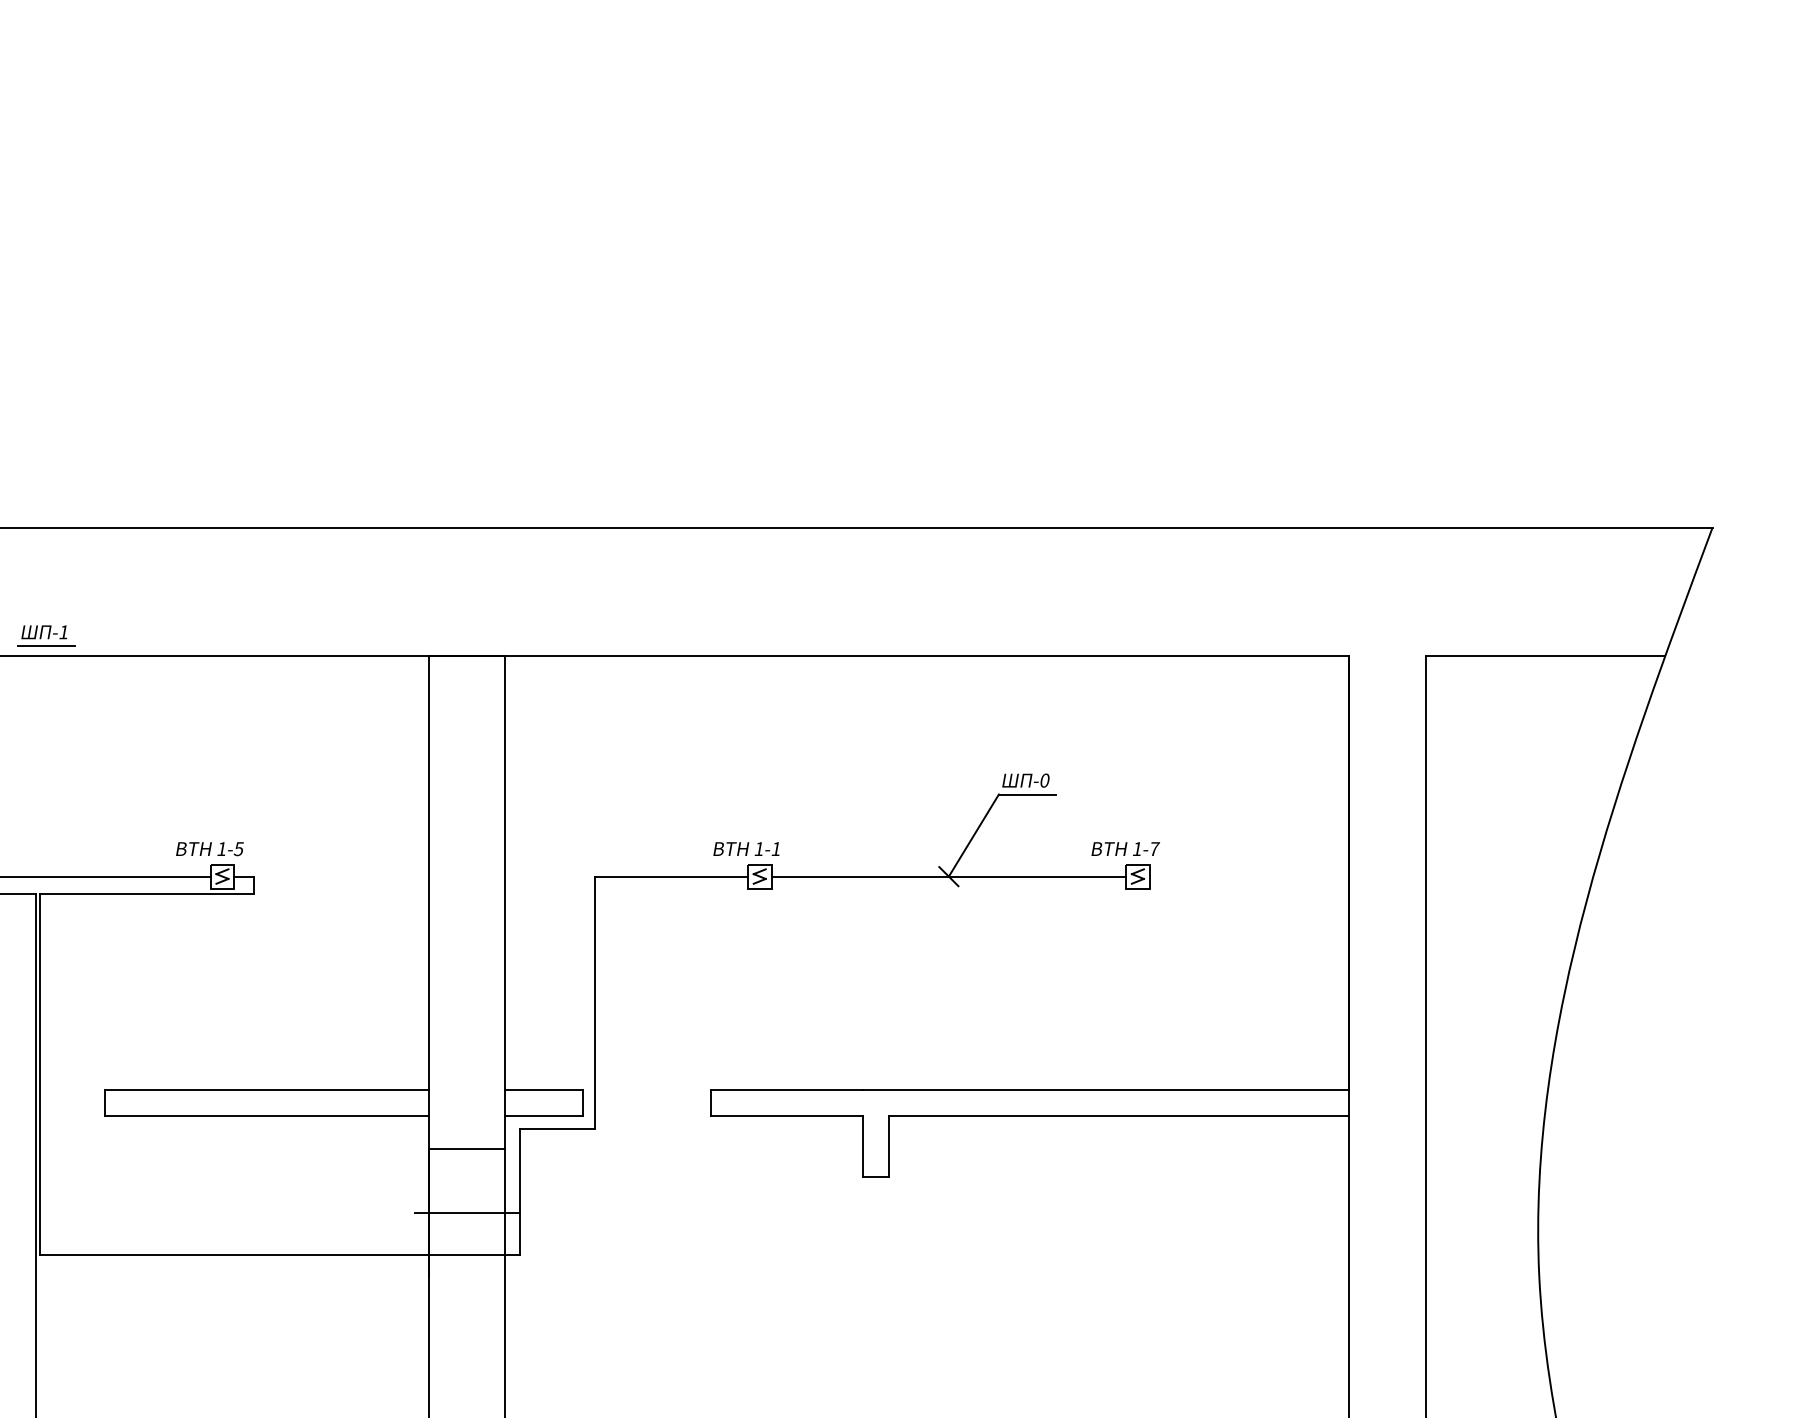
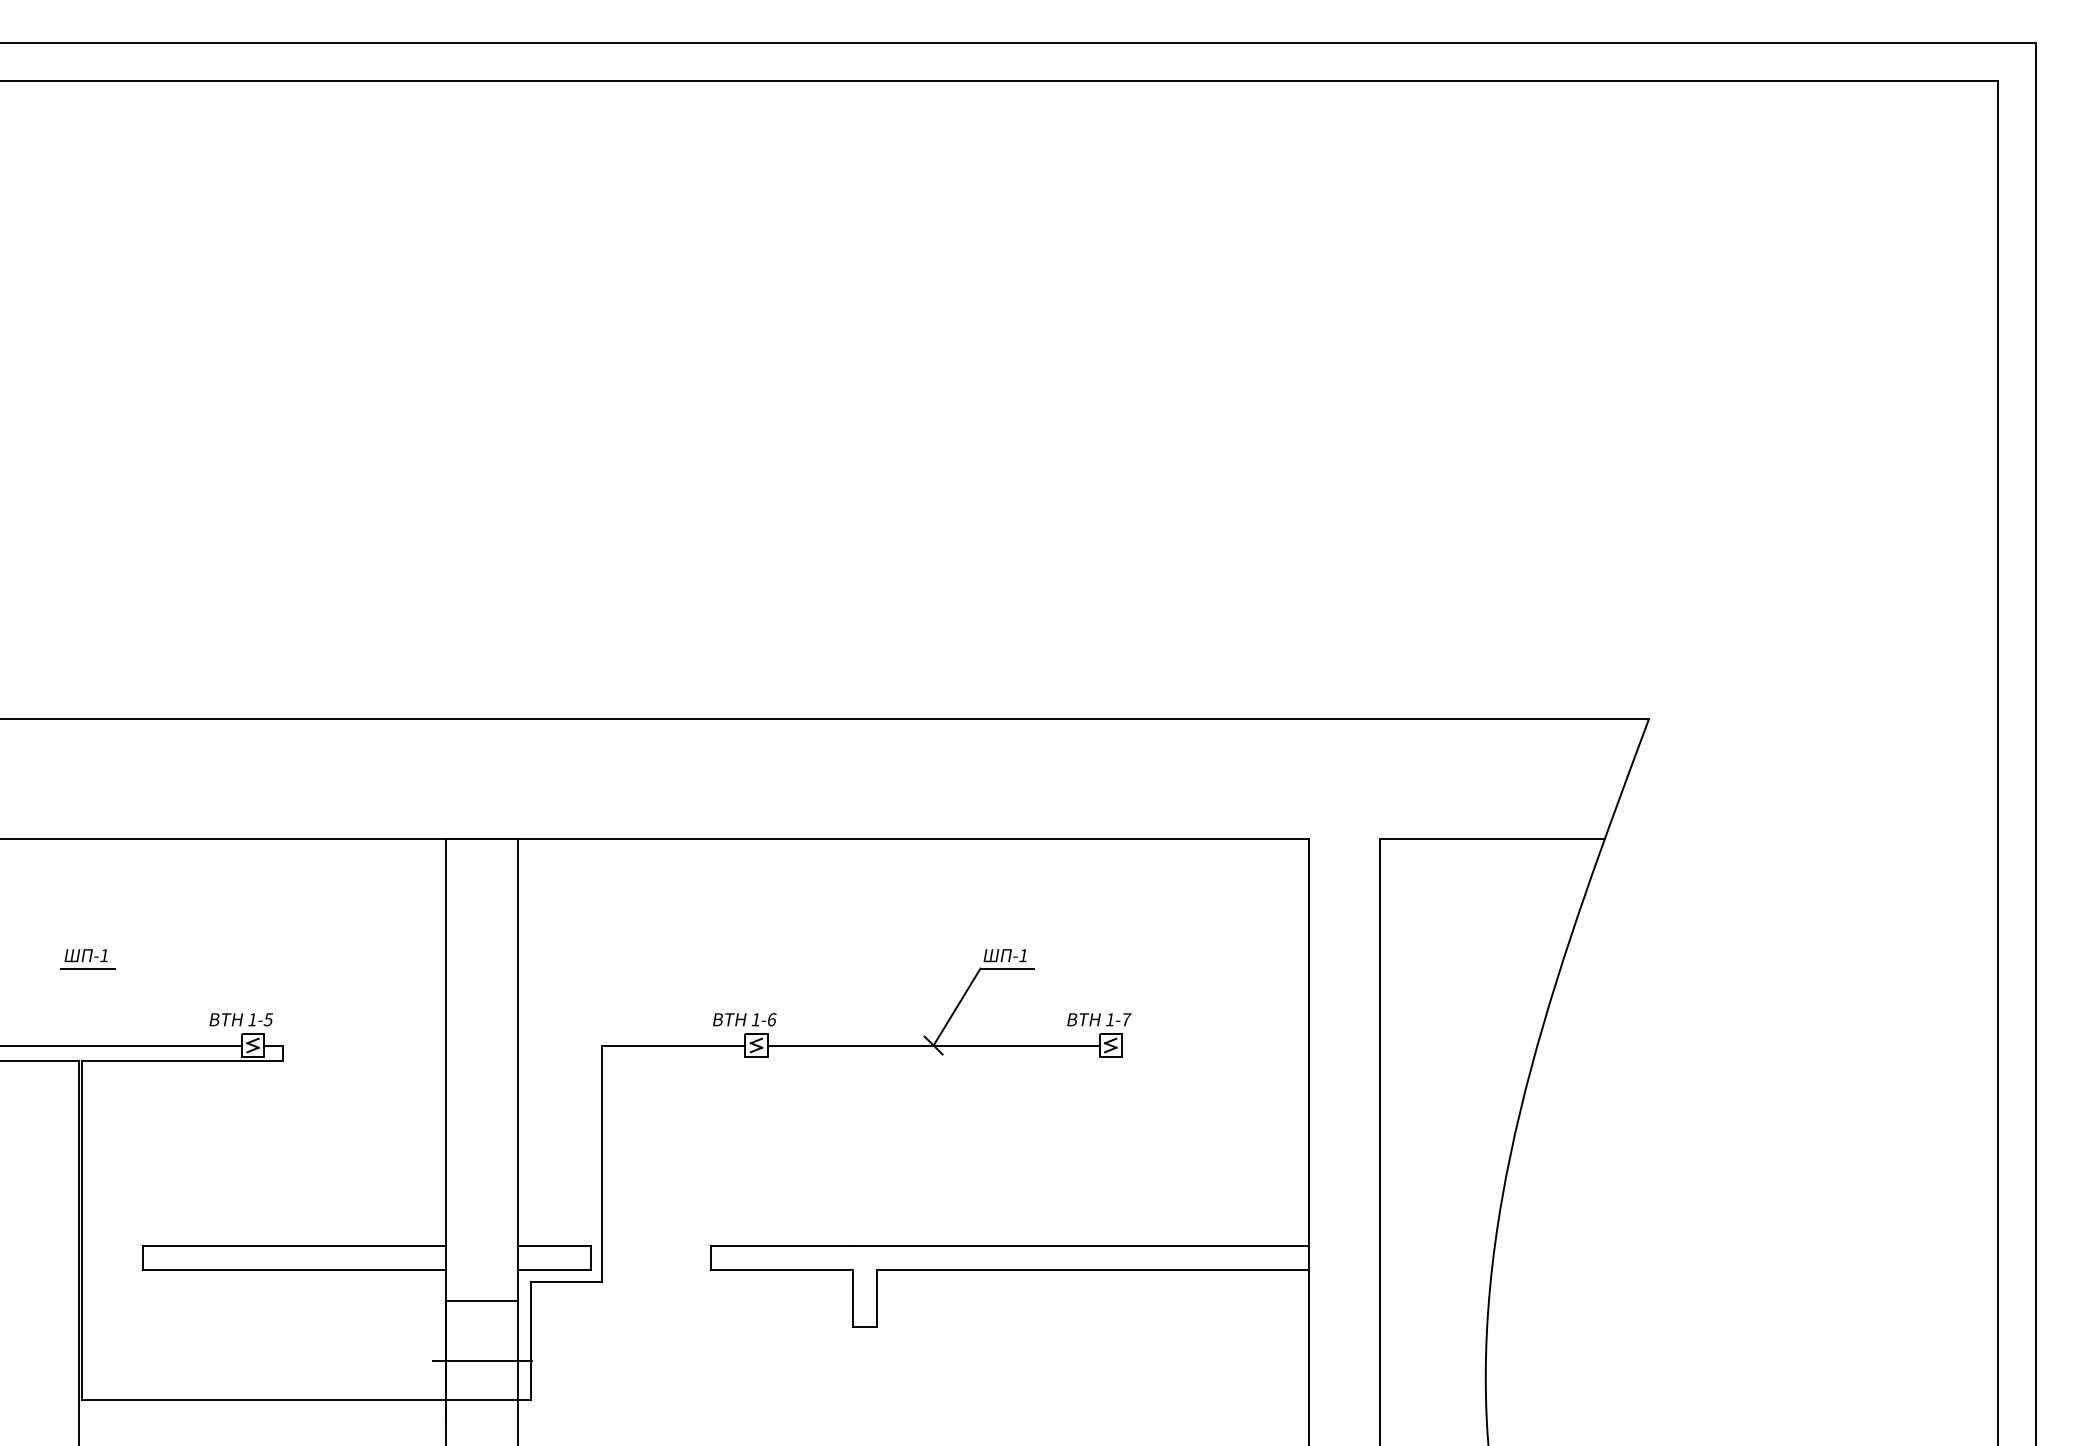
part: (45, 636) -> (87, 959), moved
text: (1044, 780) -> (1023, 955), -0 -> -1
text: (775, 848) -> (771, 1019), 1-1 -> 1-6

